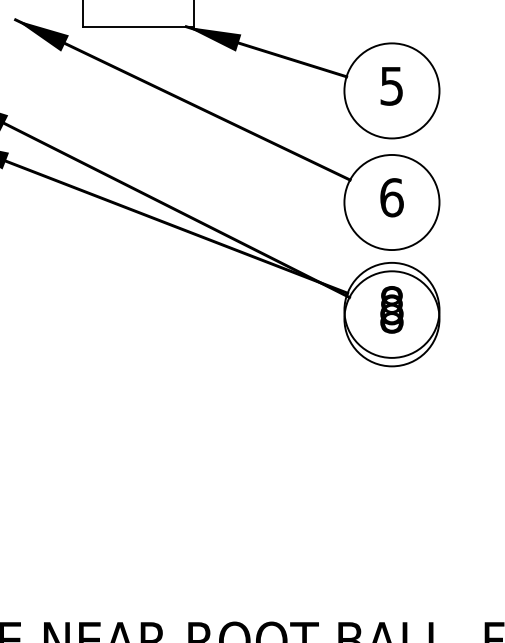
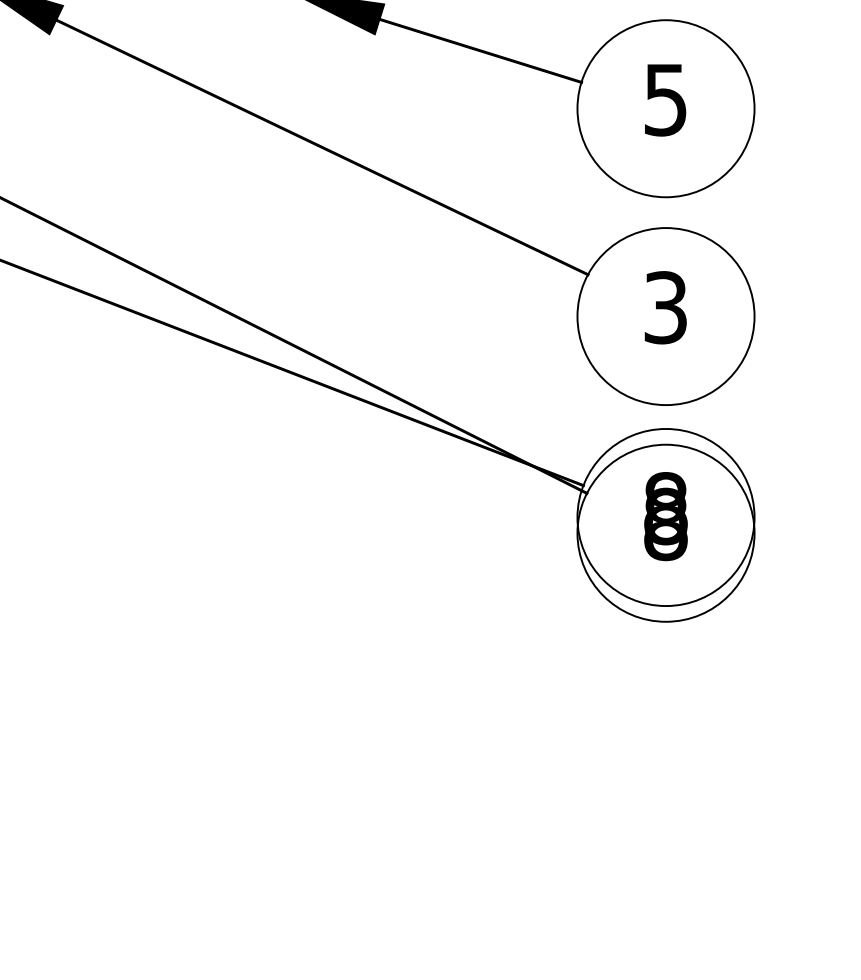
text: (391, 197) -> (665, 307), 6 -> 3

